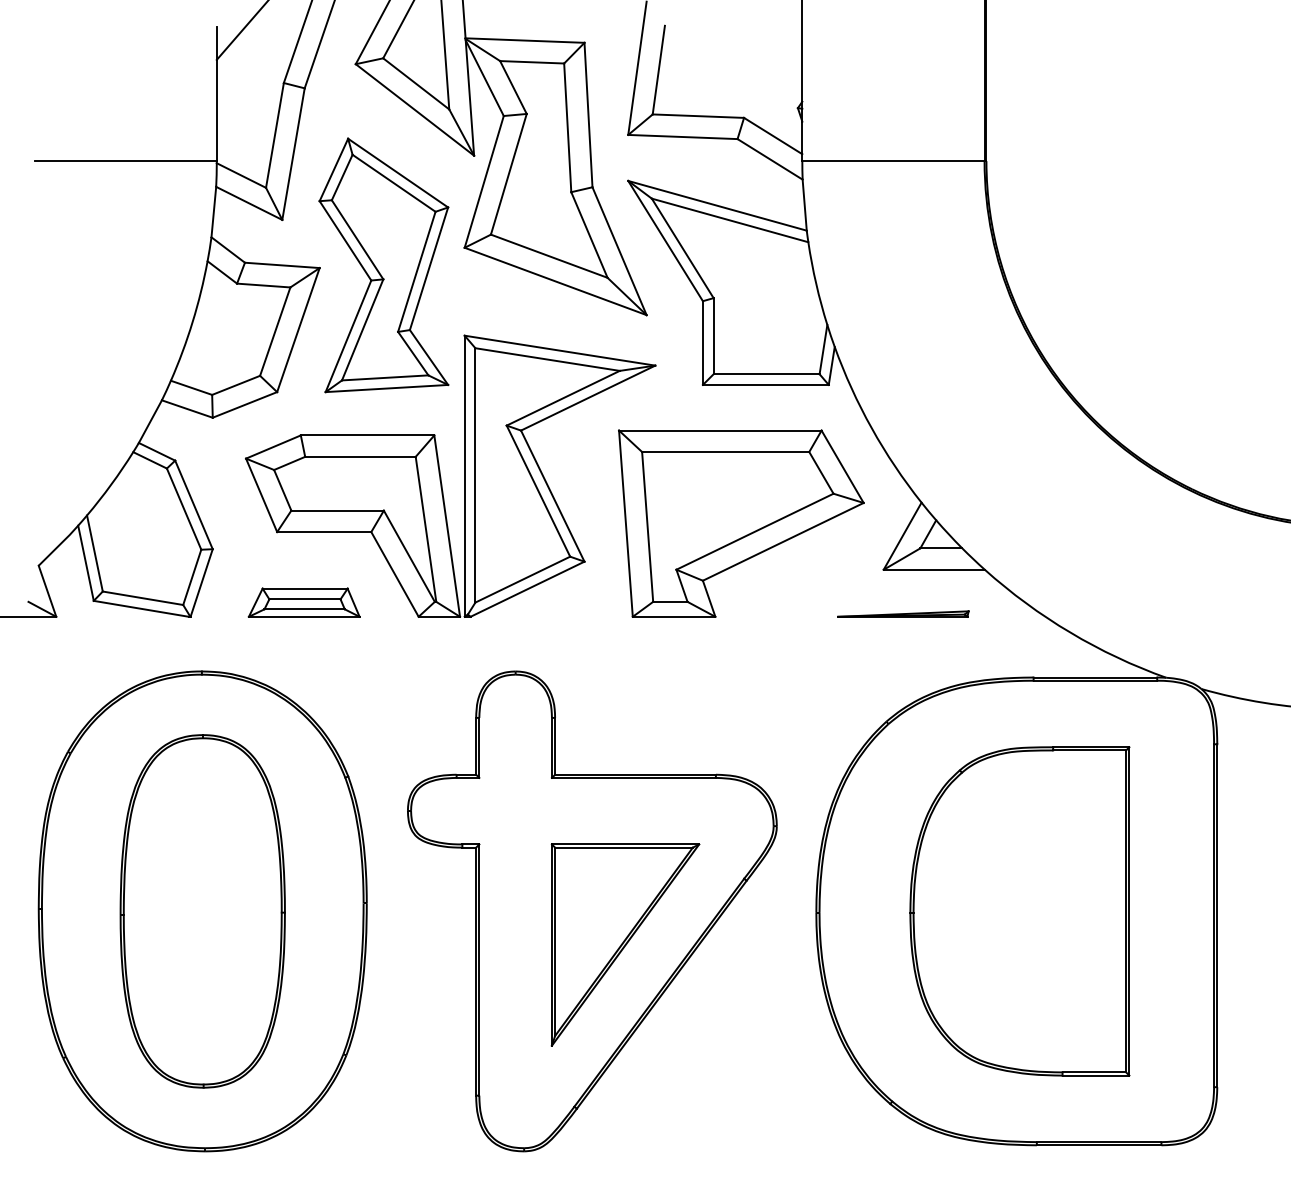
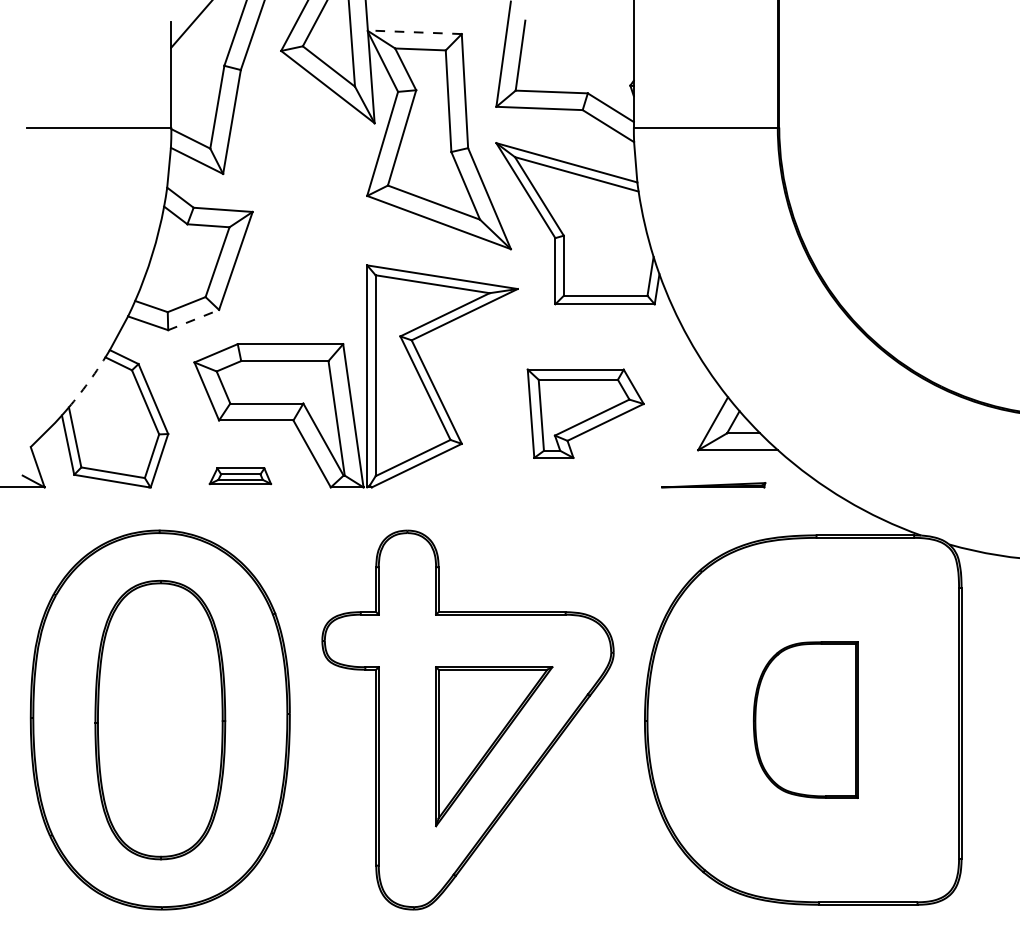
line: (524, 40) -> (414, 32), solid -> dashed
part: (383, 265) -> (303, 209), removed
line: (244, 404) -> (193, 319), solid -> dashed
arc: (111, 484) -> (88, 382), solid -> dashed
part: (741, 523) -> (585, 413), size x0.6
part: (303, 602) -> (239, 476), size x0.7
part: (1019, 911) -> (805, 720), size x0.6

